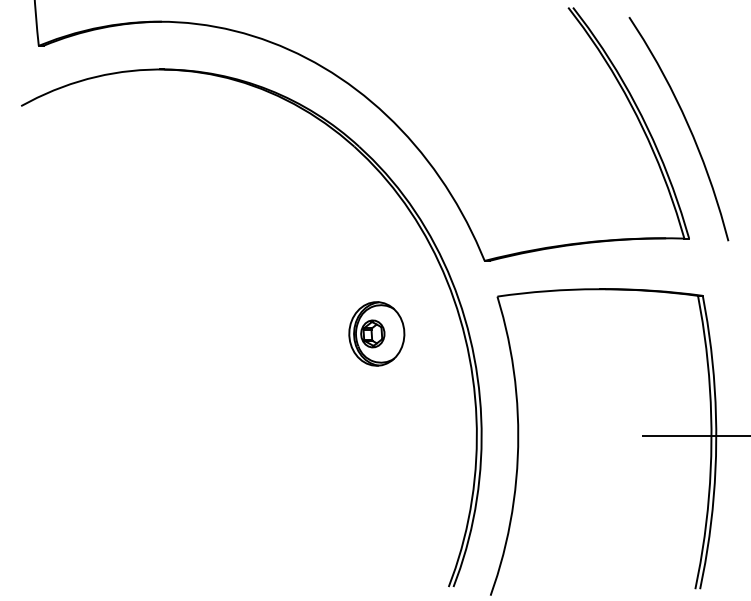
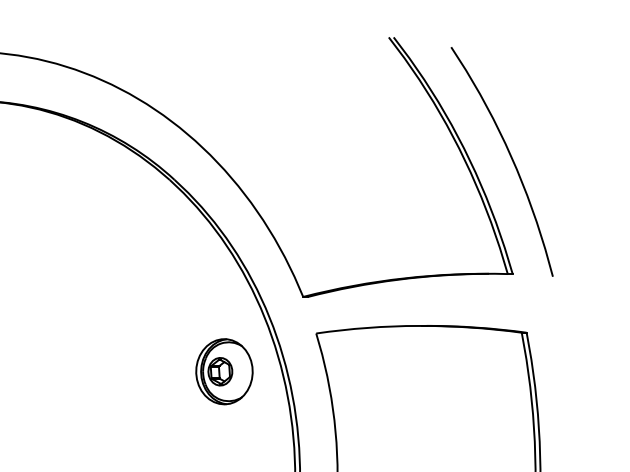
part: (376, 333) -> (224, 371), moved

